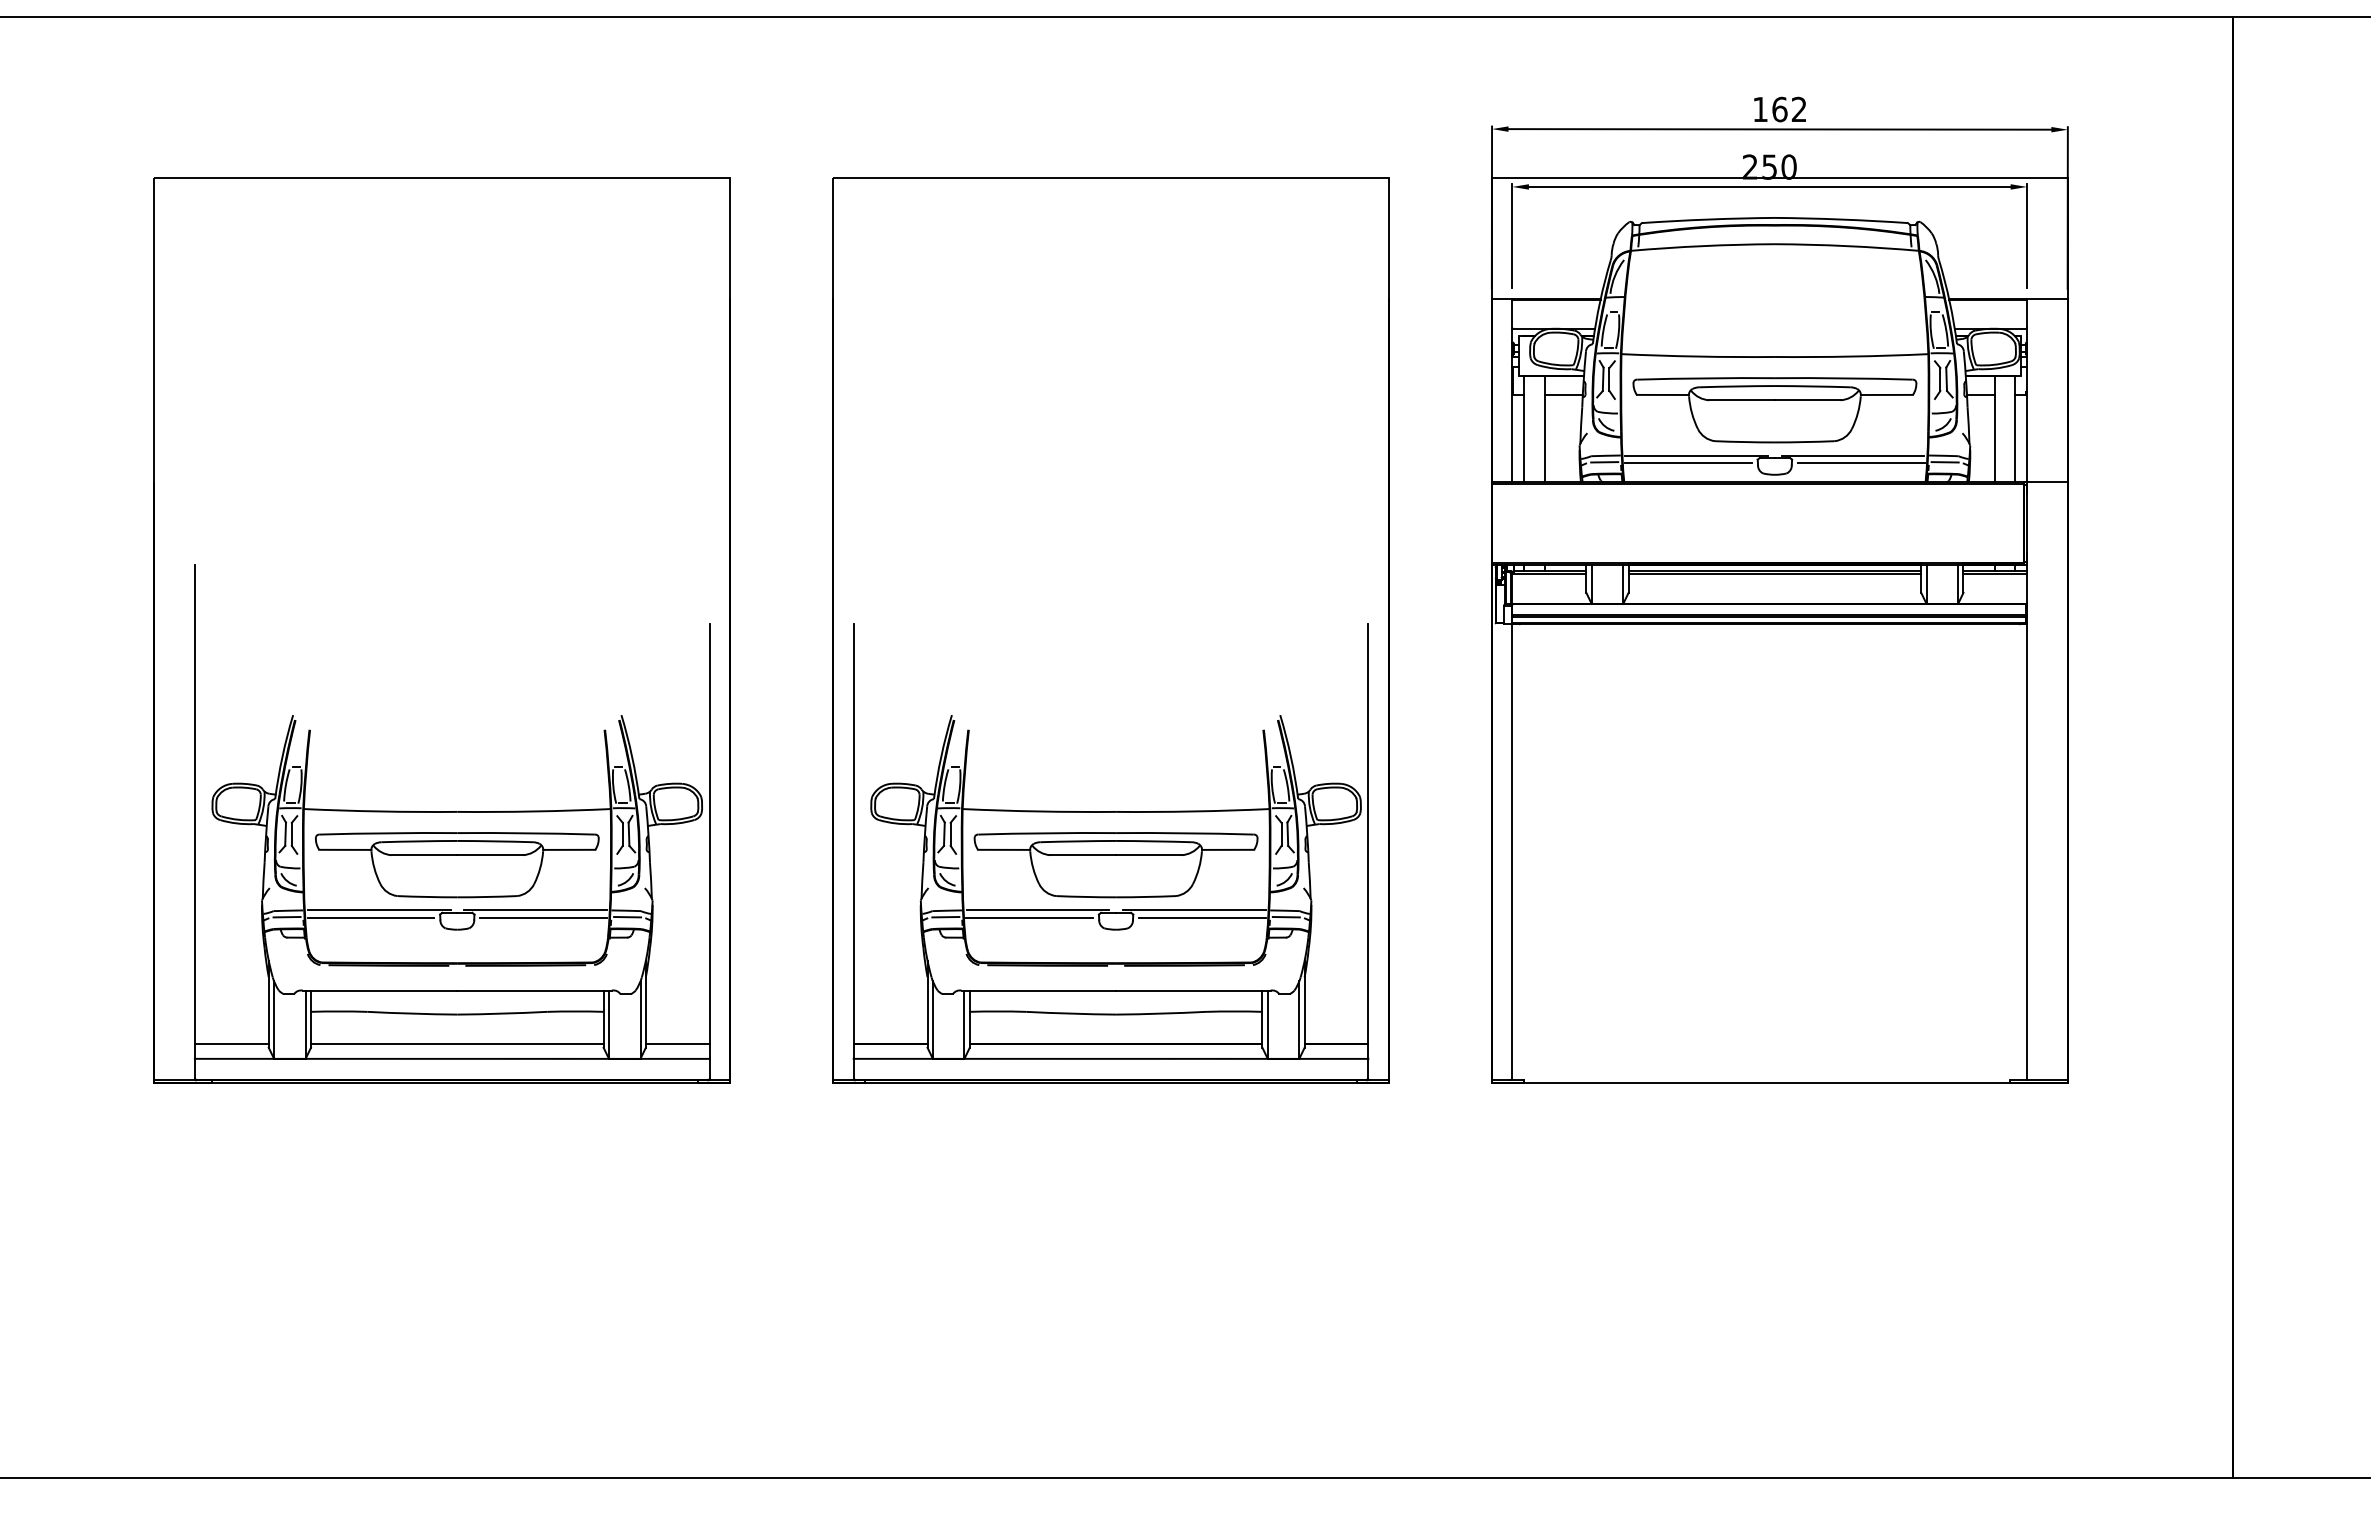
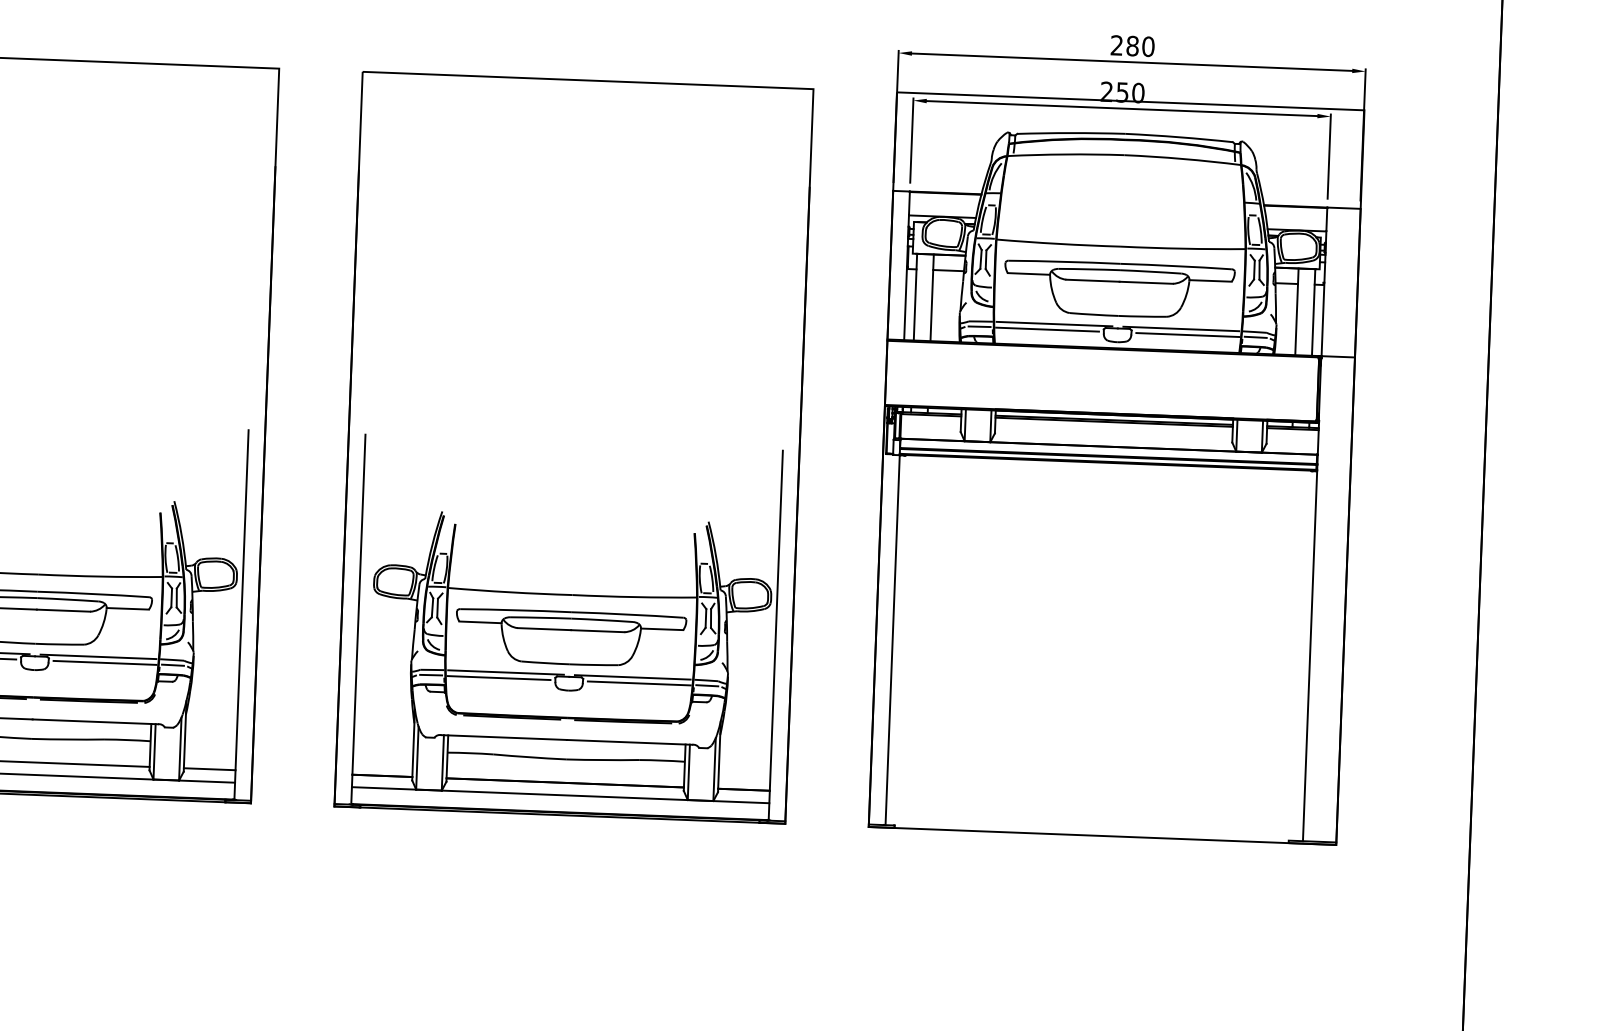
text: (1779, 109) -> (1132, 46), 162 -> 280

